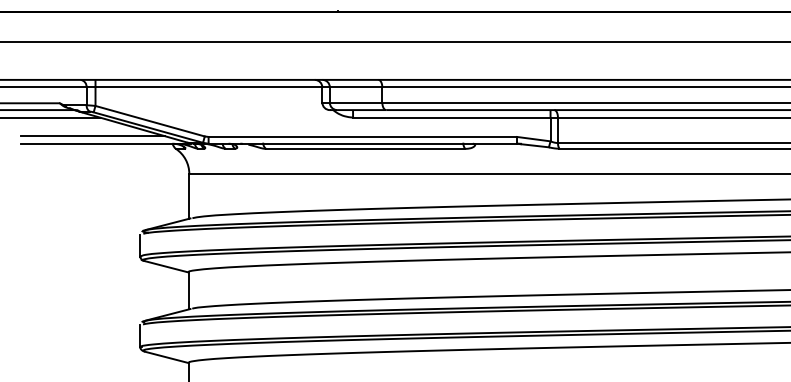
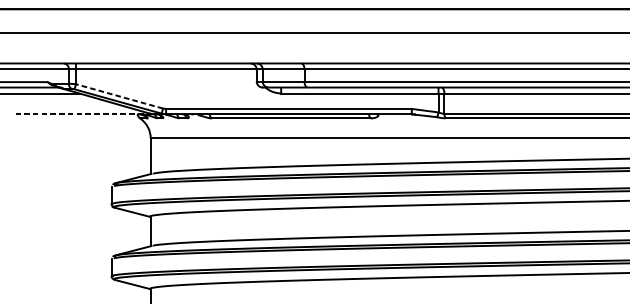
line: (150, 121) -> (119, 96), solid -> dashed
line: (92, 136) -> (73, 108), removed
line: (105, 143) -> (83, 114), solid -> dashed

